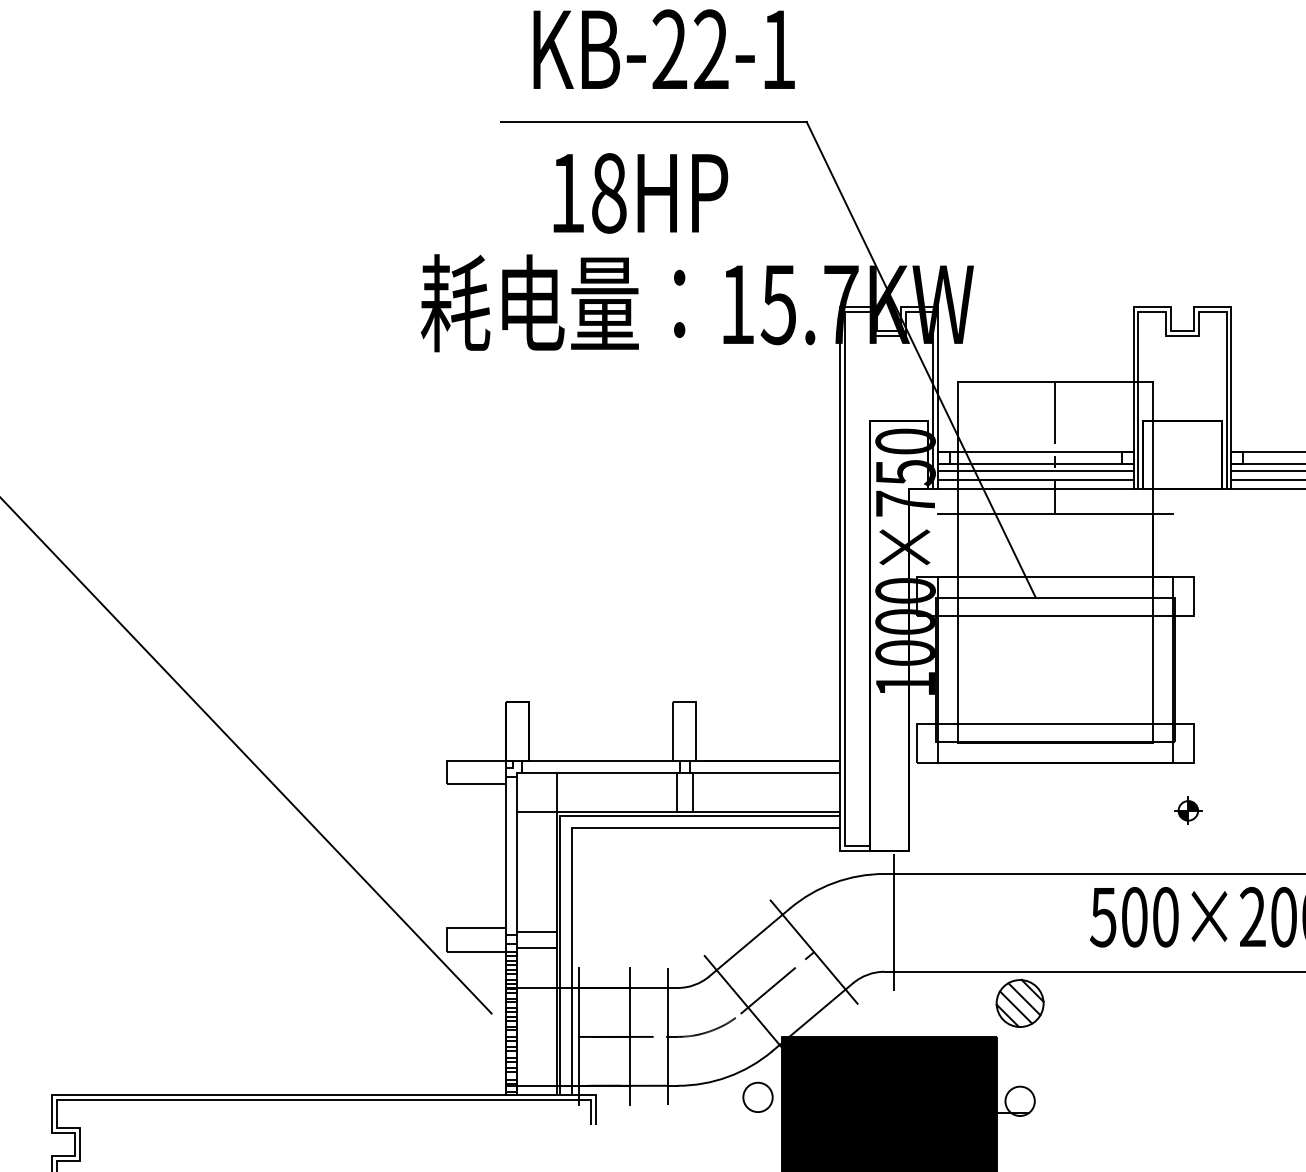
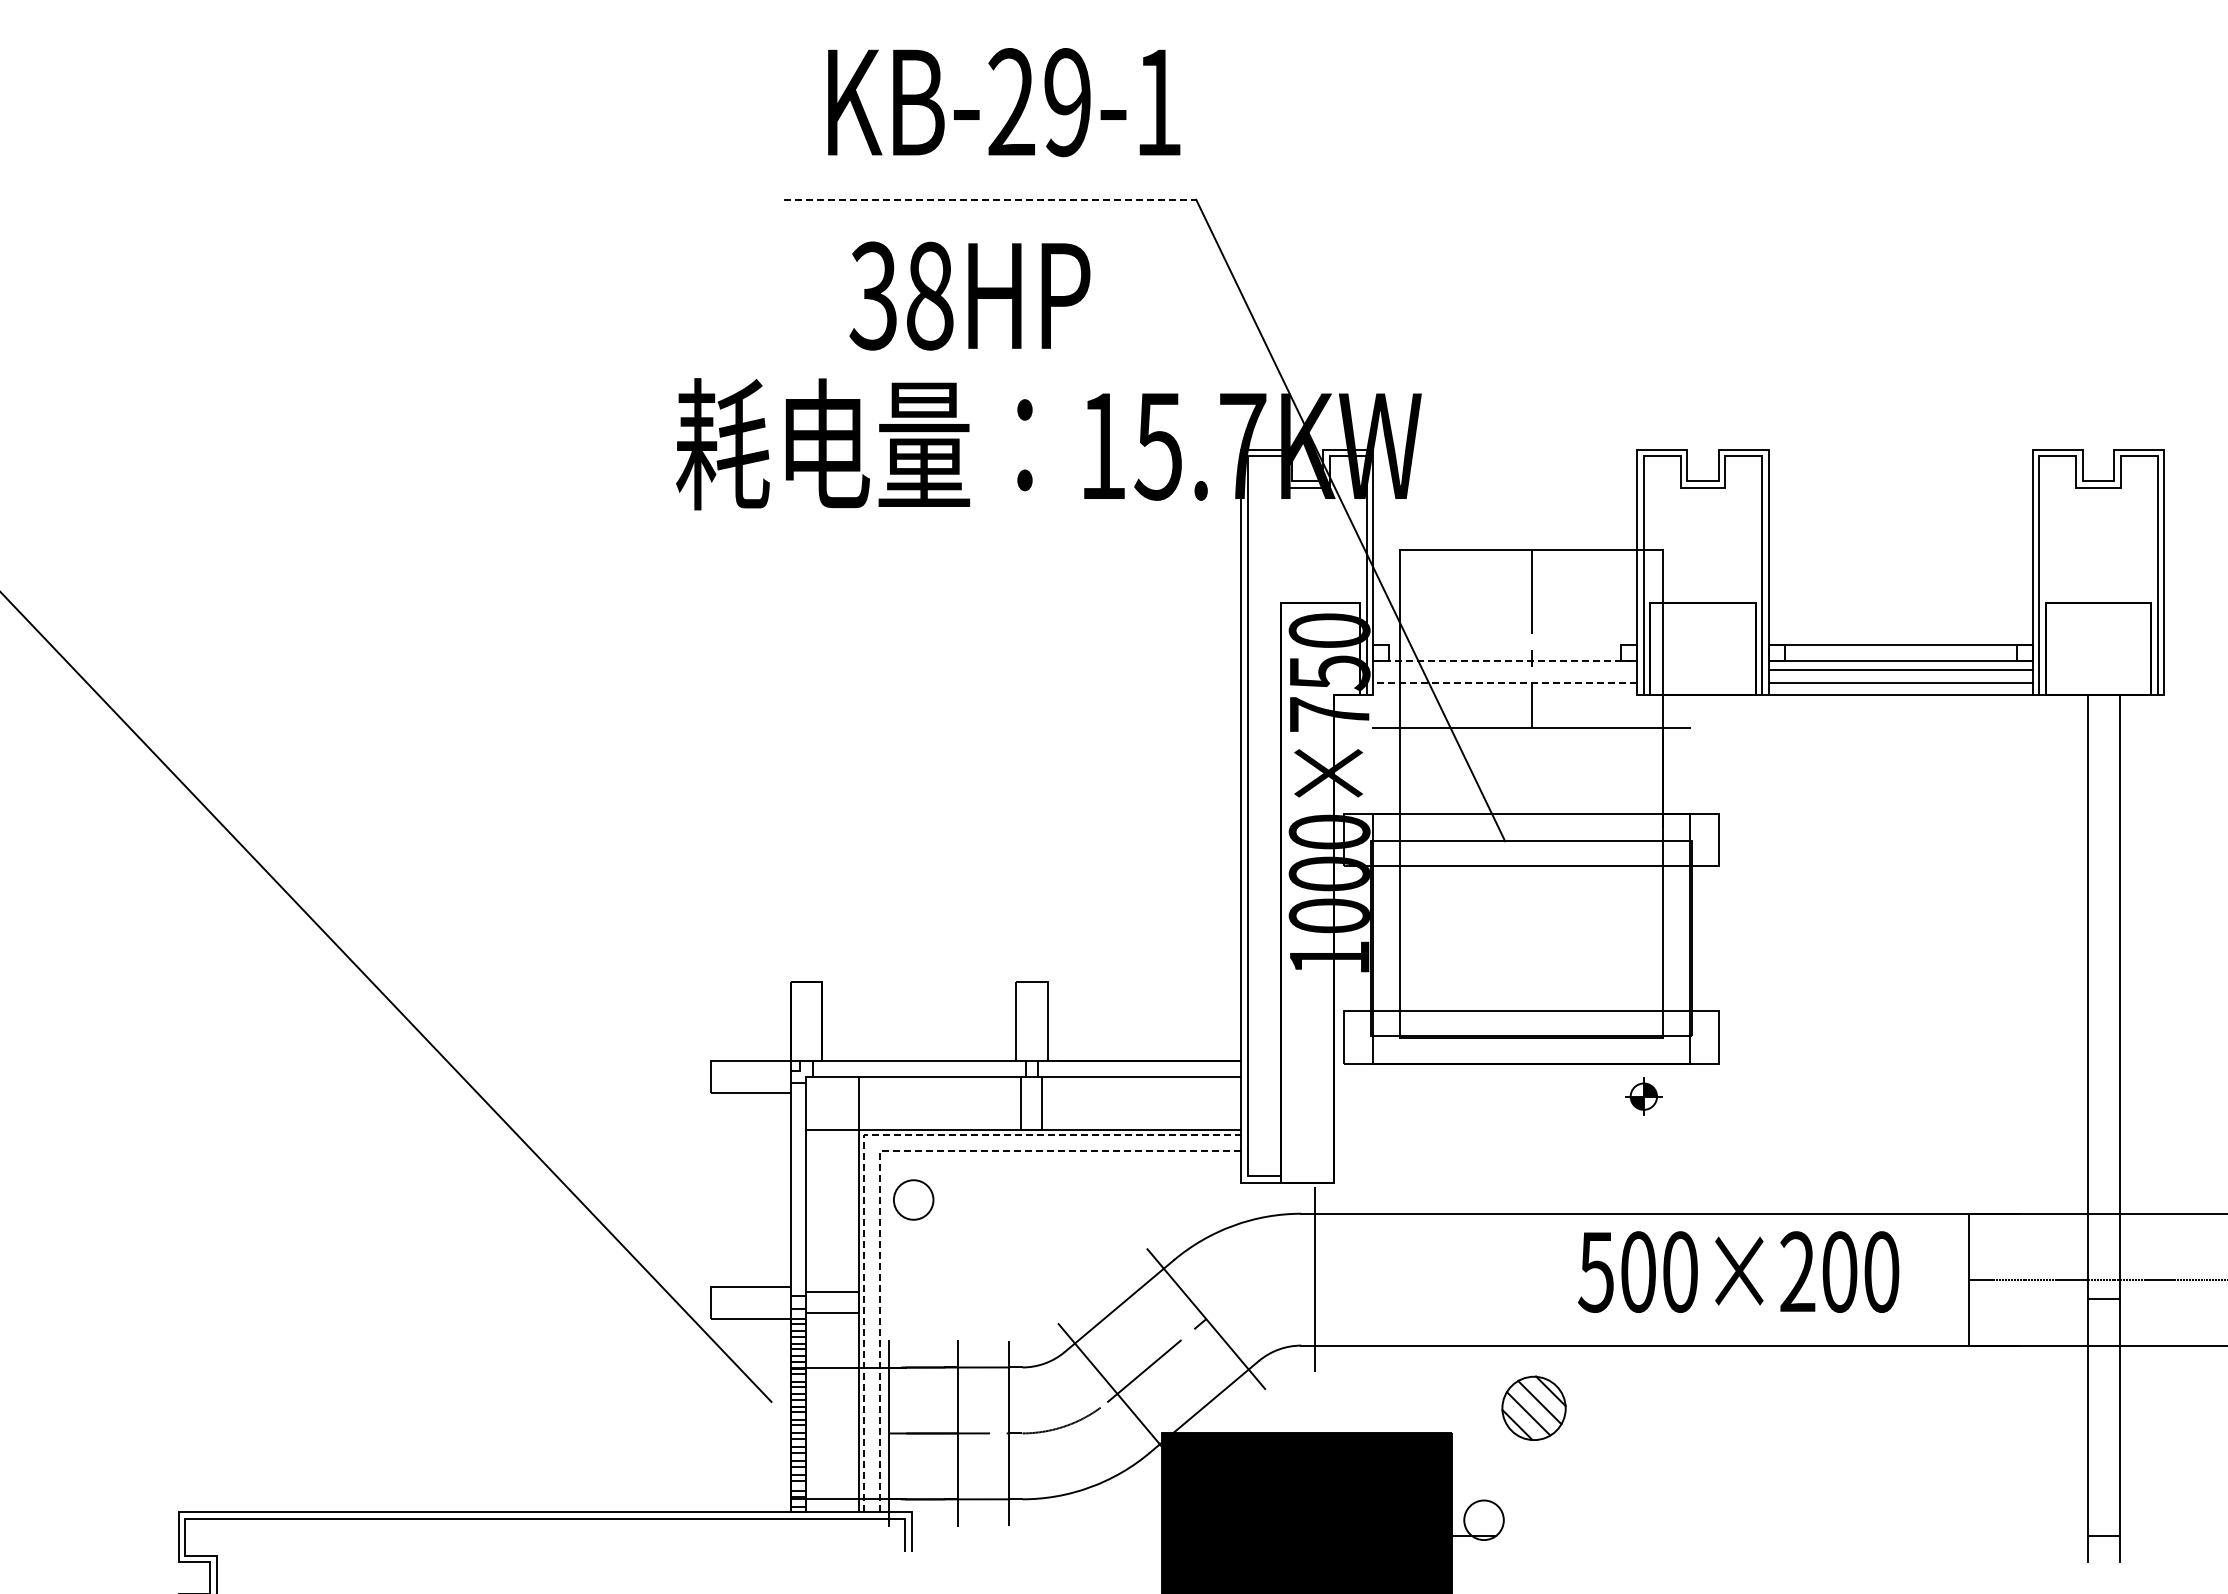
text: (711, 49) -> (1067, 102), KB-22-1 -> KB-29-1
line: (654, 121) -> (990, 199), solid -> dashed
text: (566, 192) -> (872, 295), 18HP -> 38HP
line: (1036, 451) -> (1505, 644), removed
line: (1036, 463) -> (1505, 660), solid -> dashed
line: (1036, 470) -> (1505, 669), removed
line: (1036, 479) -> (1505, 682), solid -> dashed
line: (1036, 488) -> (1505, 694), removed
part: (1188, 810) -> (1643, 1096), moved
line: (560, 815) -> (864, 1135), solid -> dashed
line: (572, 827) -> (880, 1151), solid -> dashed
part: (1019, 1002) -> (1533, 1407), moved
circle: (757, 1097) -> (913, 1199), moved

